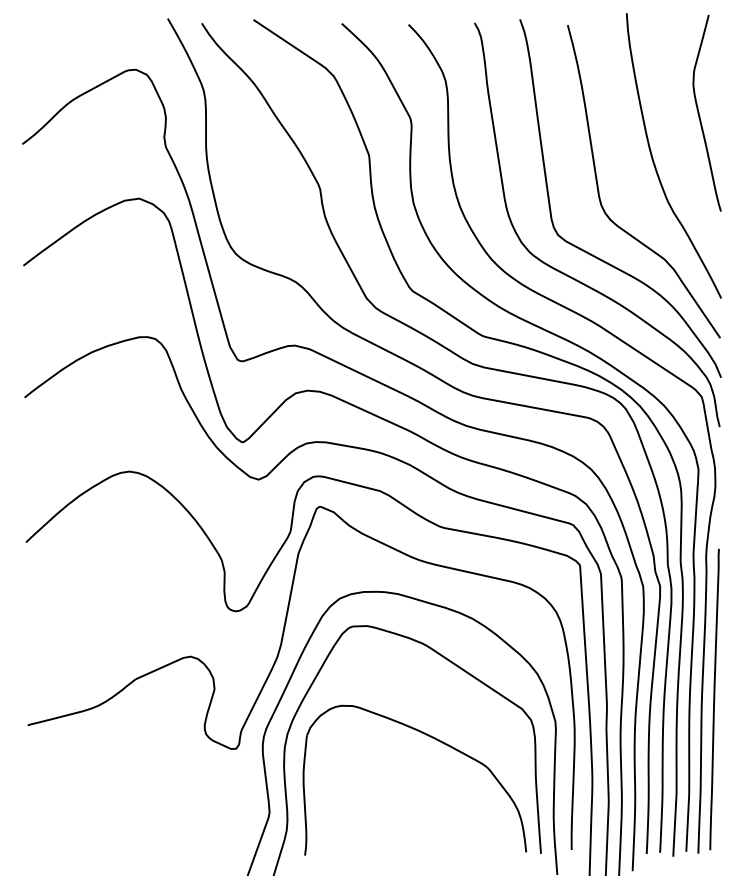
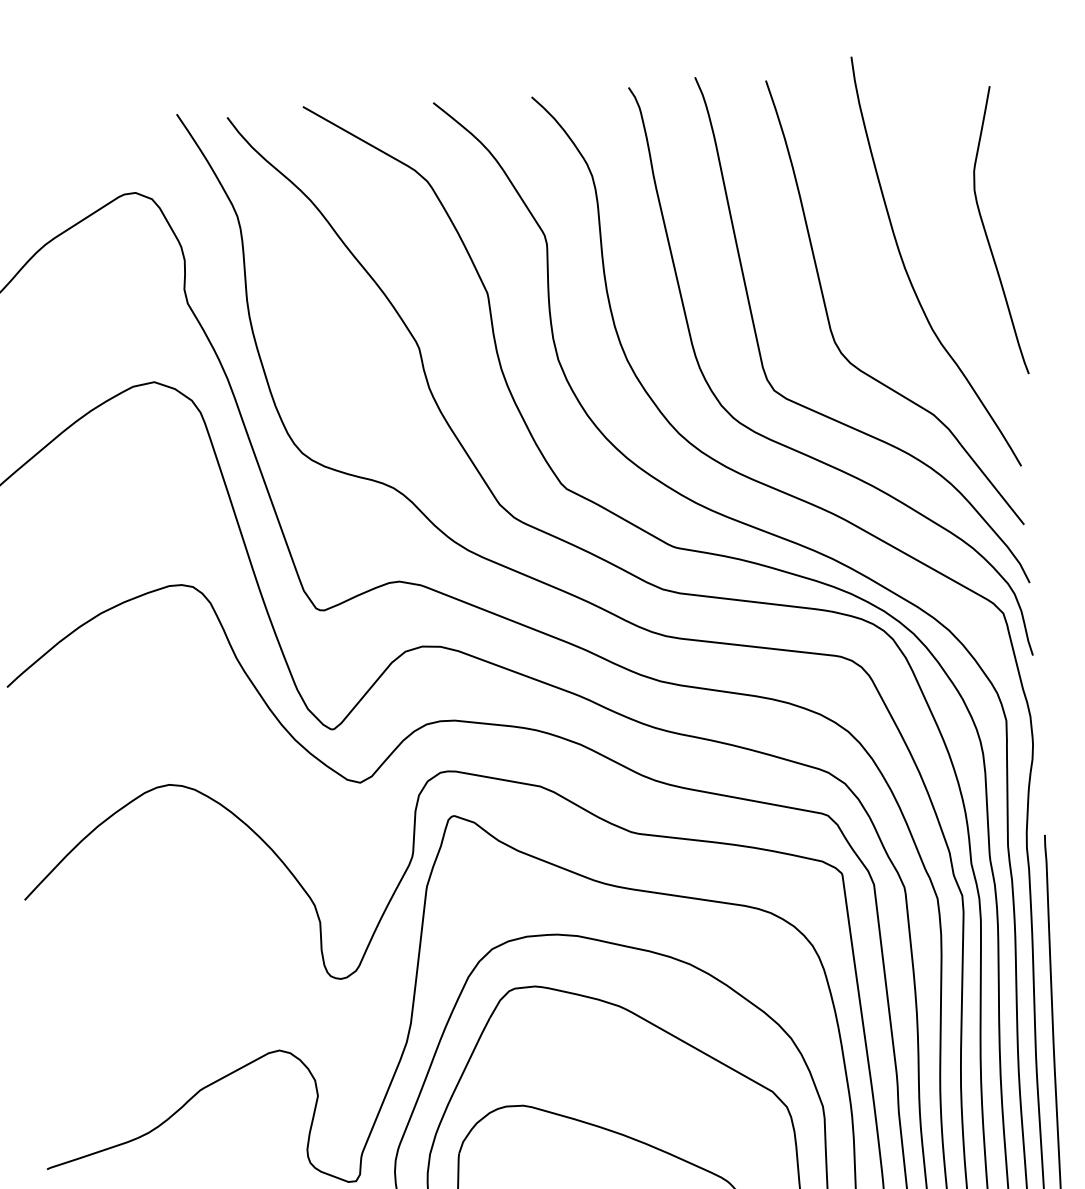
curve: (700, 116) -> (988, 236), moved

